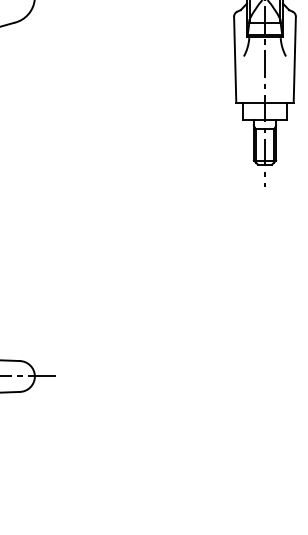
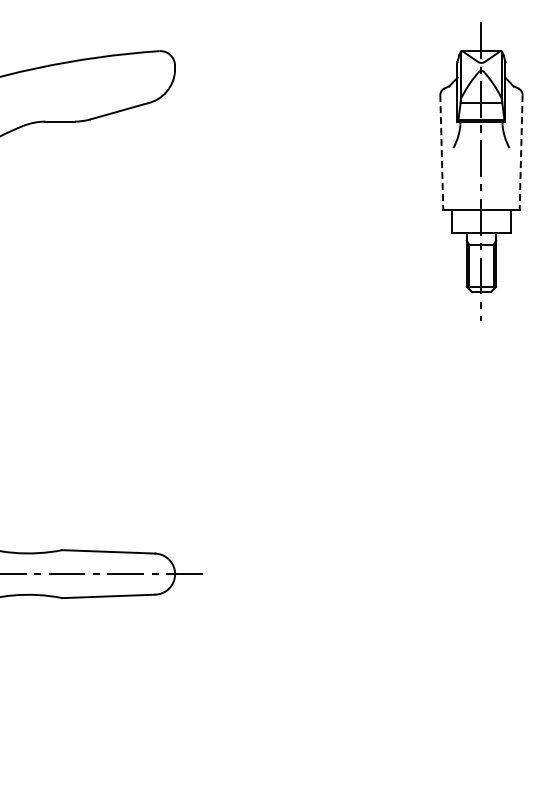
line: (234, 59) -> (441, 152), solid -> dashed
line: (295, 59) -> (521, 152), solid -> dashed

